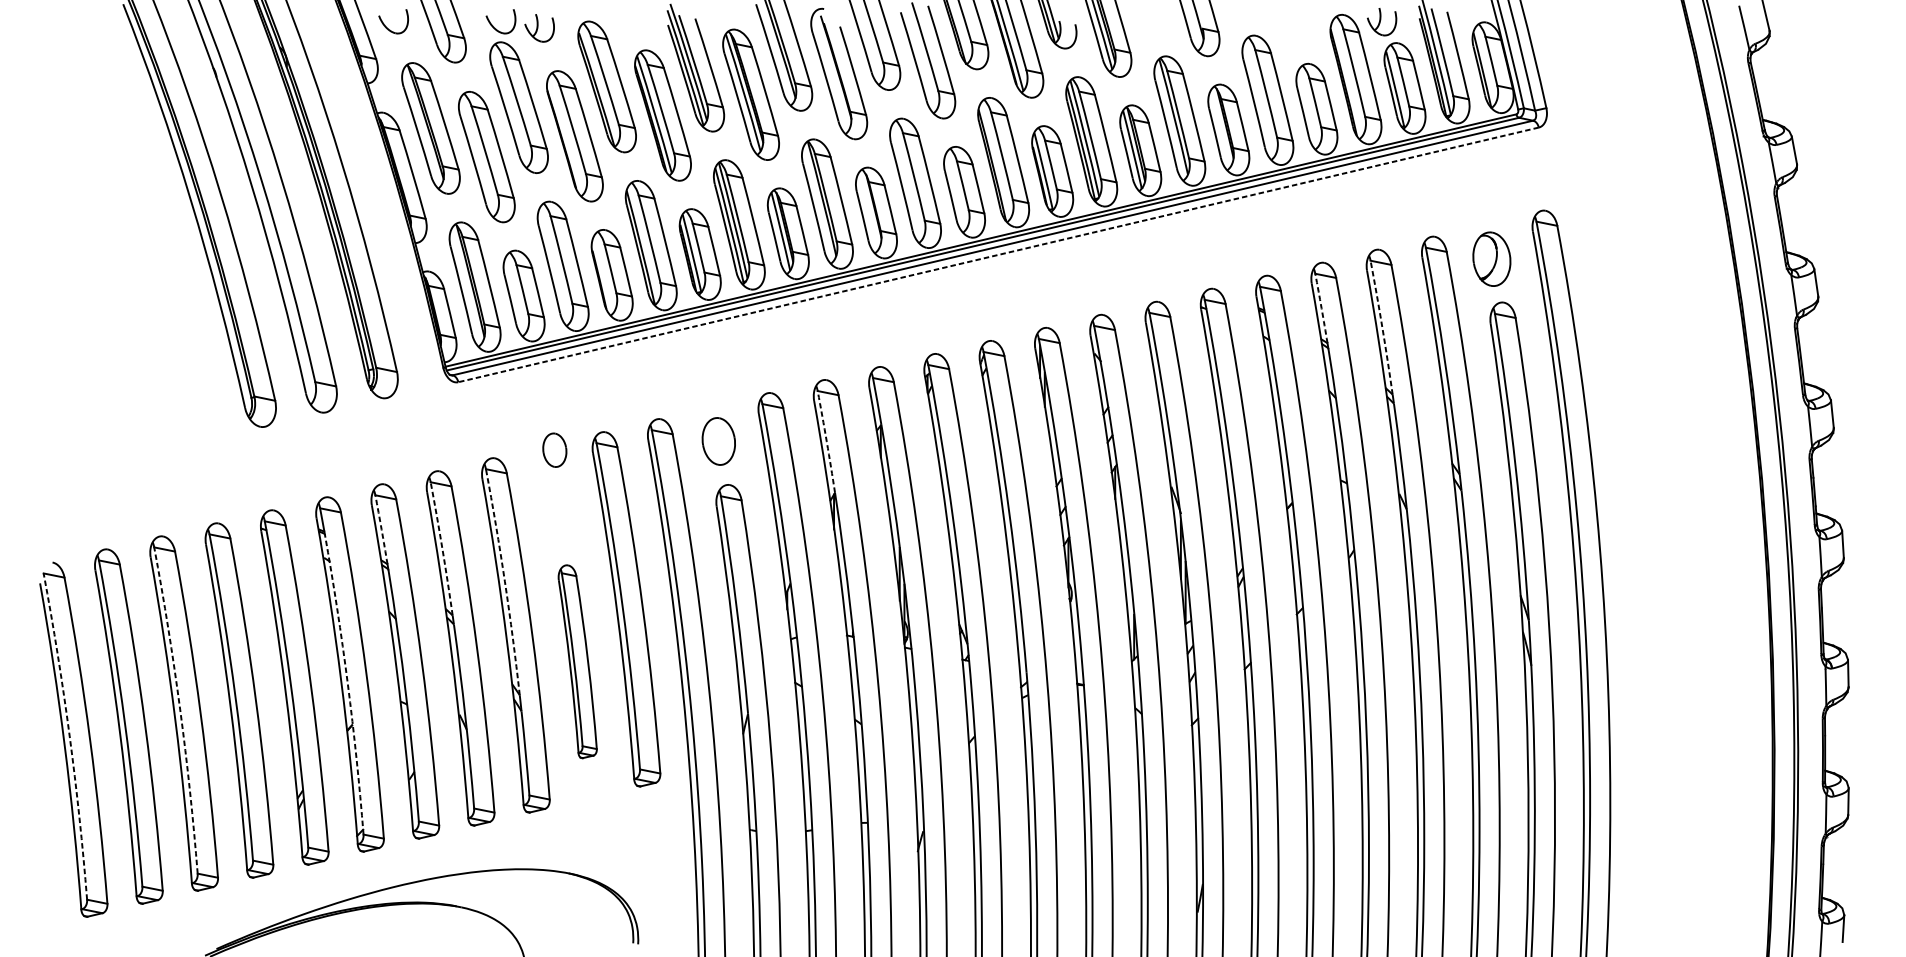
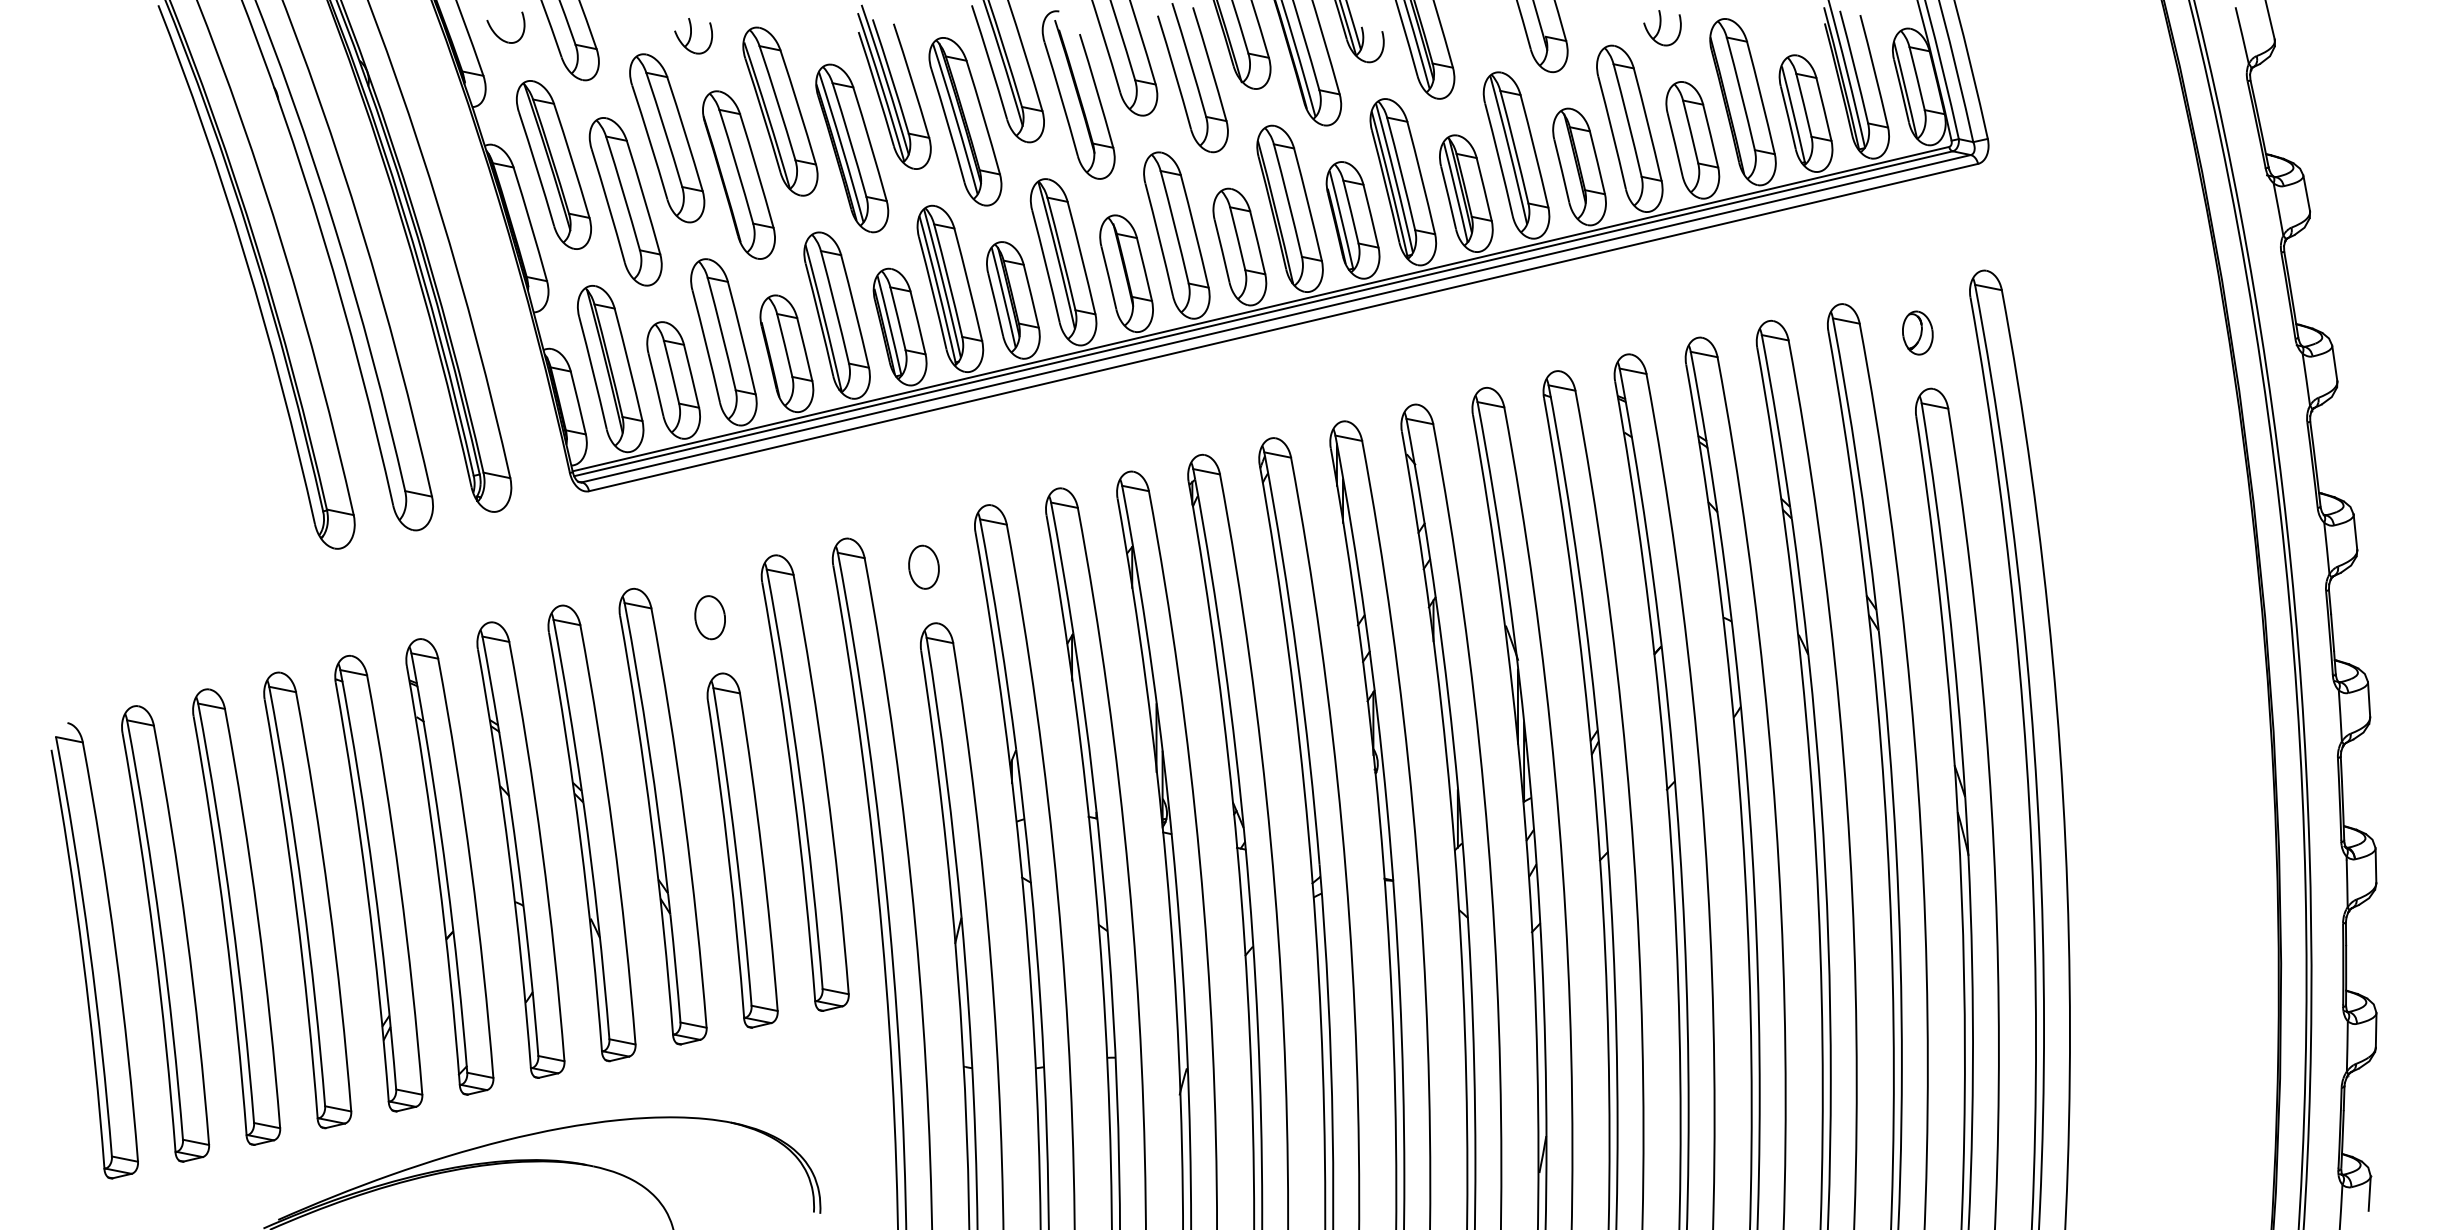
part: (1382, 22) -> (1662, 28), moved
part: (494, 26) -> (635, 34), removed
line: (998, 254) -> (1283, 327), dashed -> solid
part: (1491, 258) -> (1917, 332), size x0.62
arc: (1321, 308) -> (1698, 396), dashed -> solid
arc: (1382, 327) -> (1776, 420), dashed -> solid
part: (718, 440) -> (923, 566), size x0.71
arc: (826, 441) -> (1062, 567), dashed -> solid
part: (554, 450) -> (709, 617), moved
arc: (381, 529) -> (490, 680), dashed -> solid
arc: (442, 548) -> (568, 705), dashed -> solid
arc: (505, 581) -> (649, 747), dashed -> solid
part: (577, 661) -> (742, 850), size x1.43
arc: (348, 684) -> (447, 879), dashed -> solid
arc: (180, 709) -> (231, 912), dashed -> solid
arc: (69, 736) -> (89, 946), dashed -> solid

